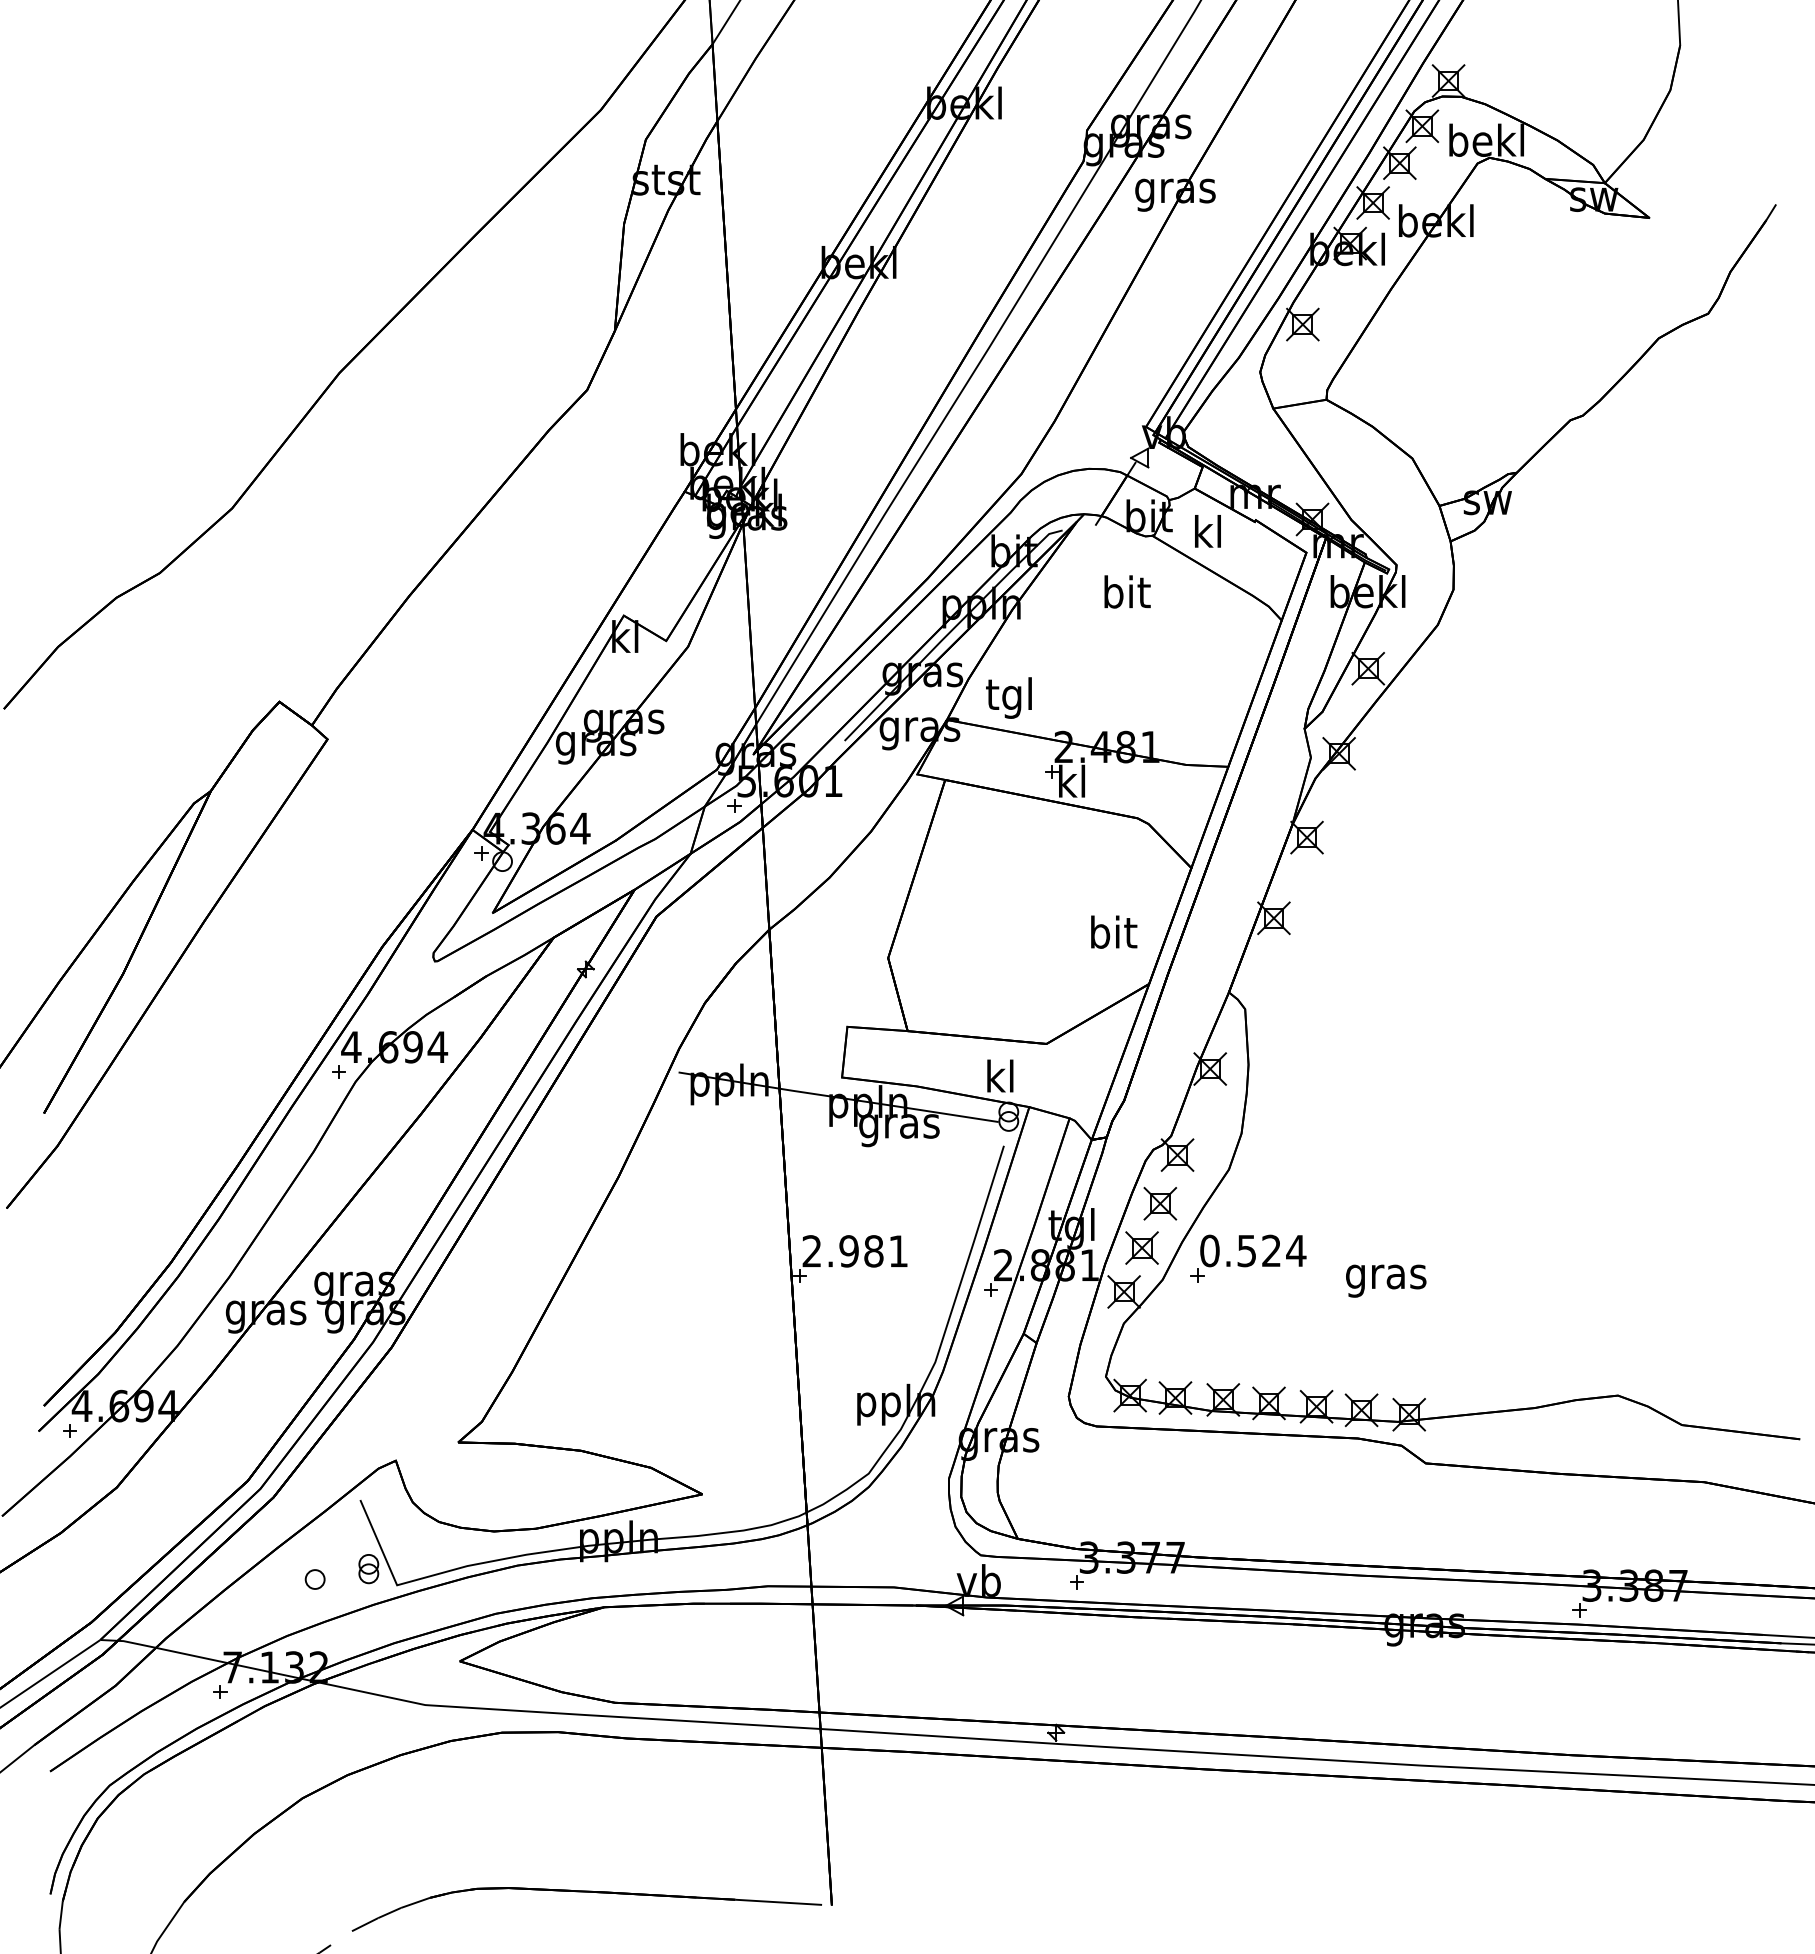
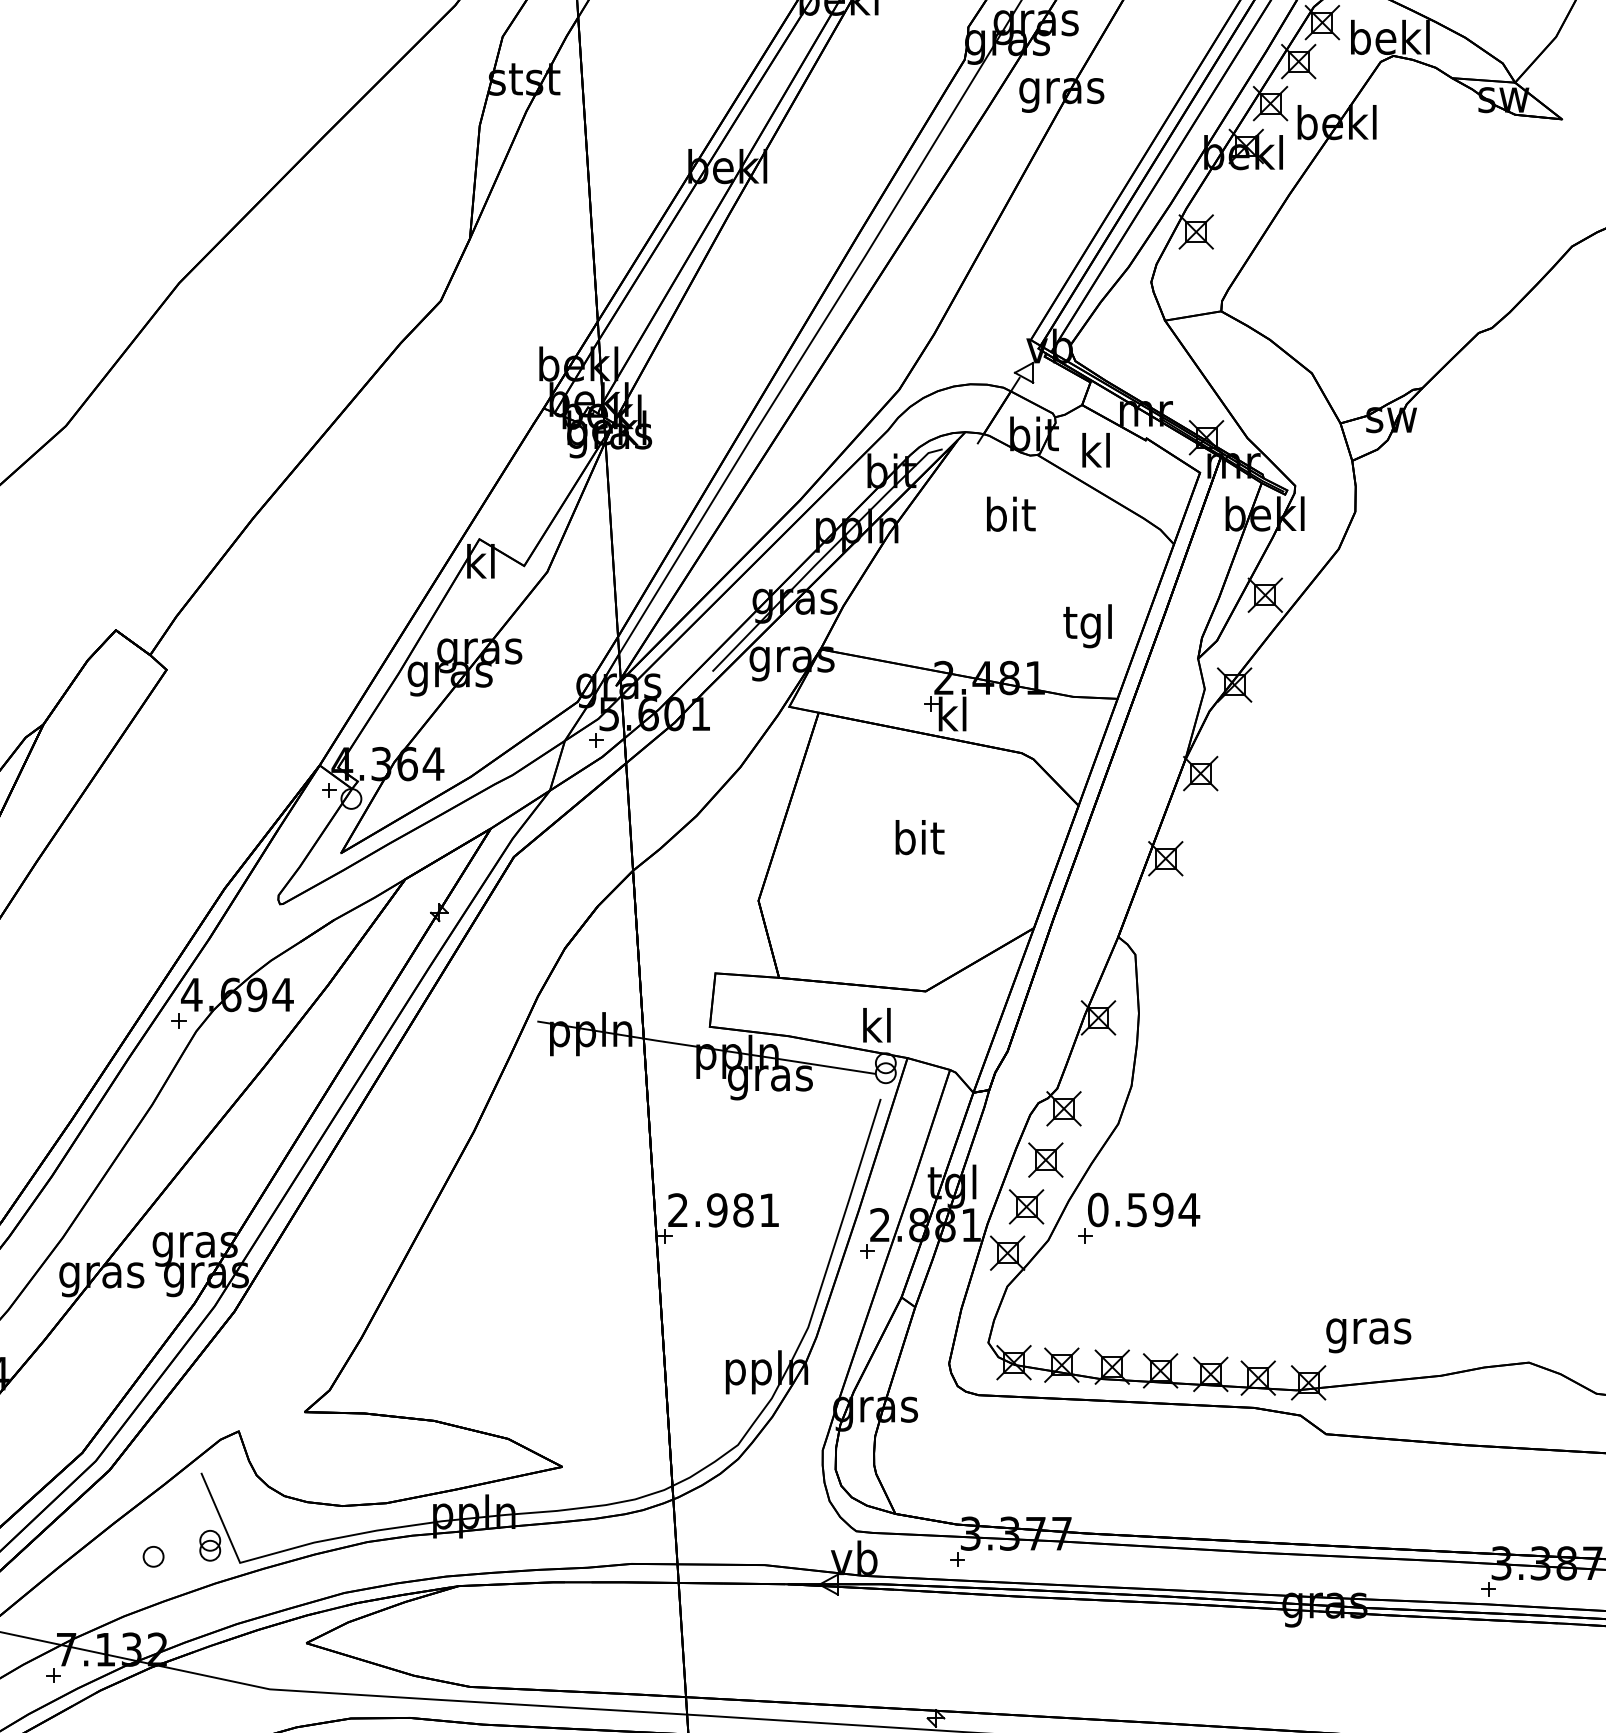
text: (1008, 697) -> (1087, 625), moved
text: (1114, 931) -> (920, 836), moved
text: (1271, 1250) -> (1163, 1209), 0.524 -> 0.594
text: (1386, 1280) -> (1369, 1335), moved

